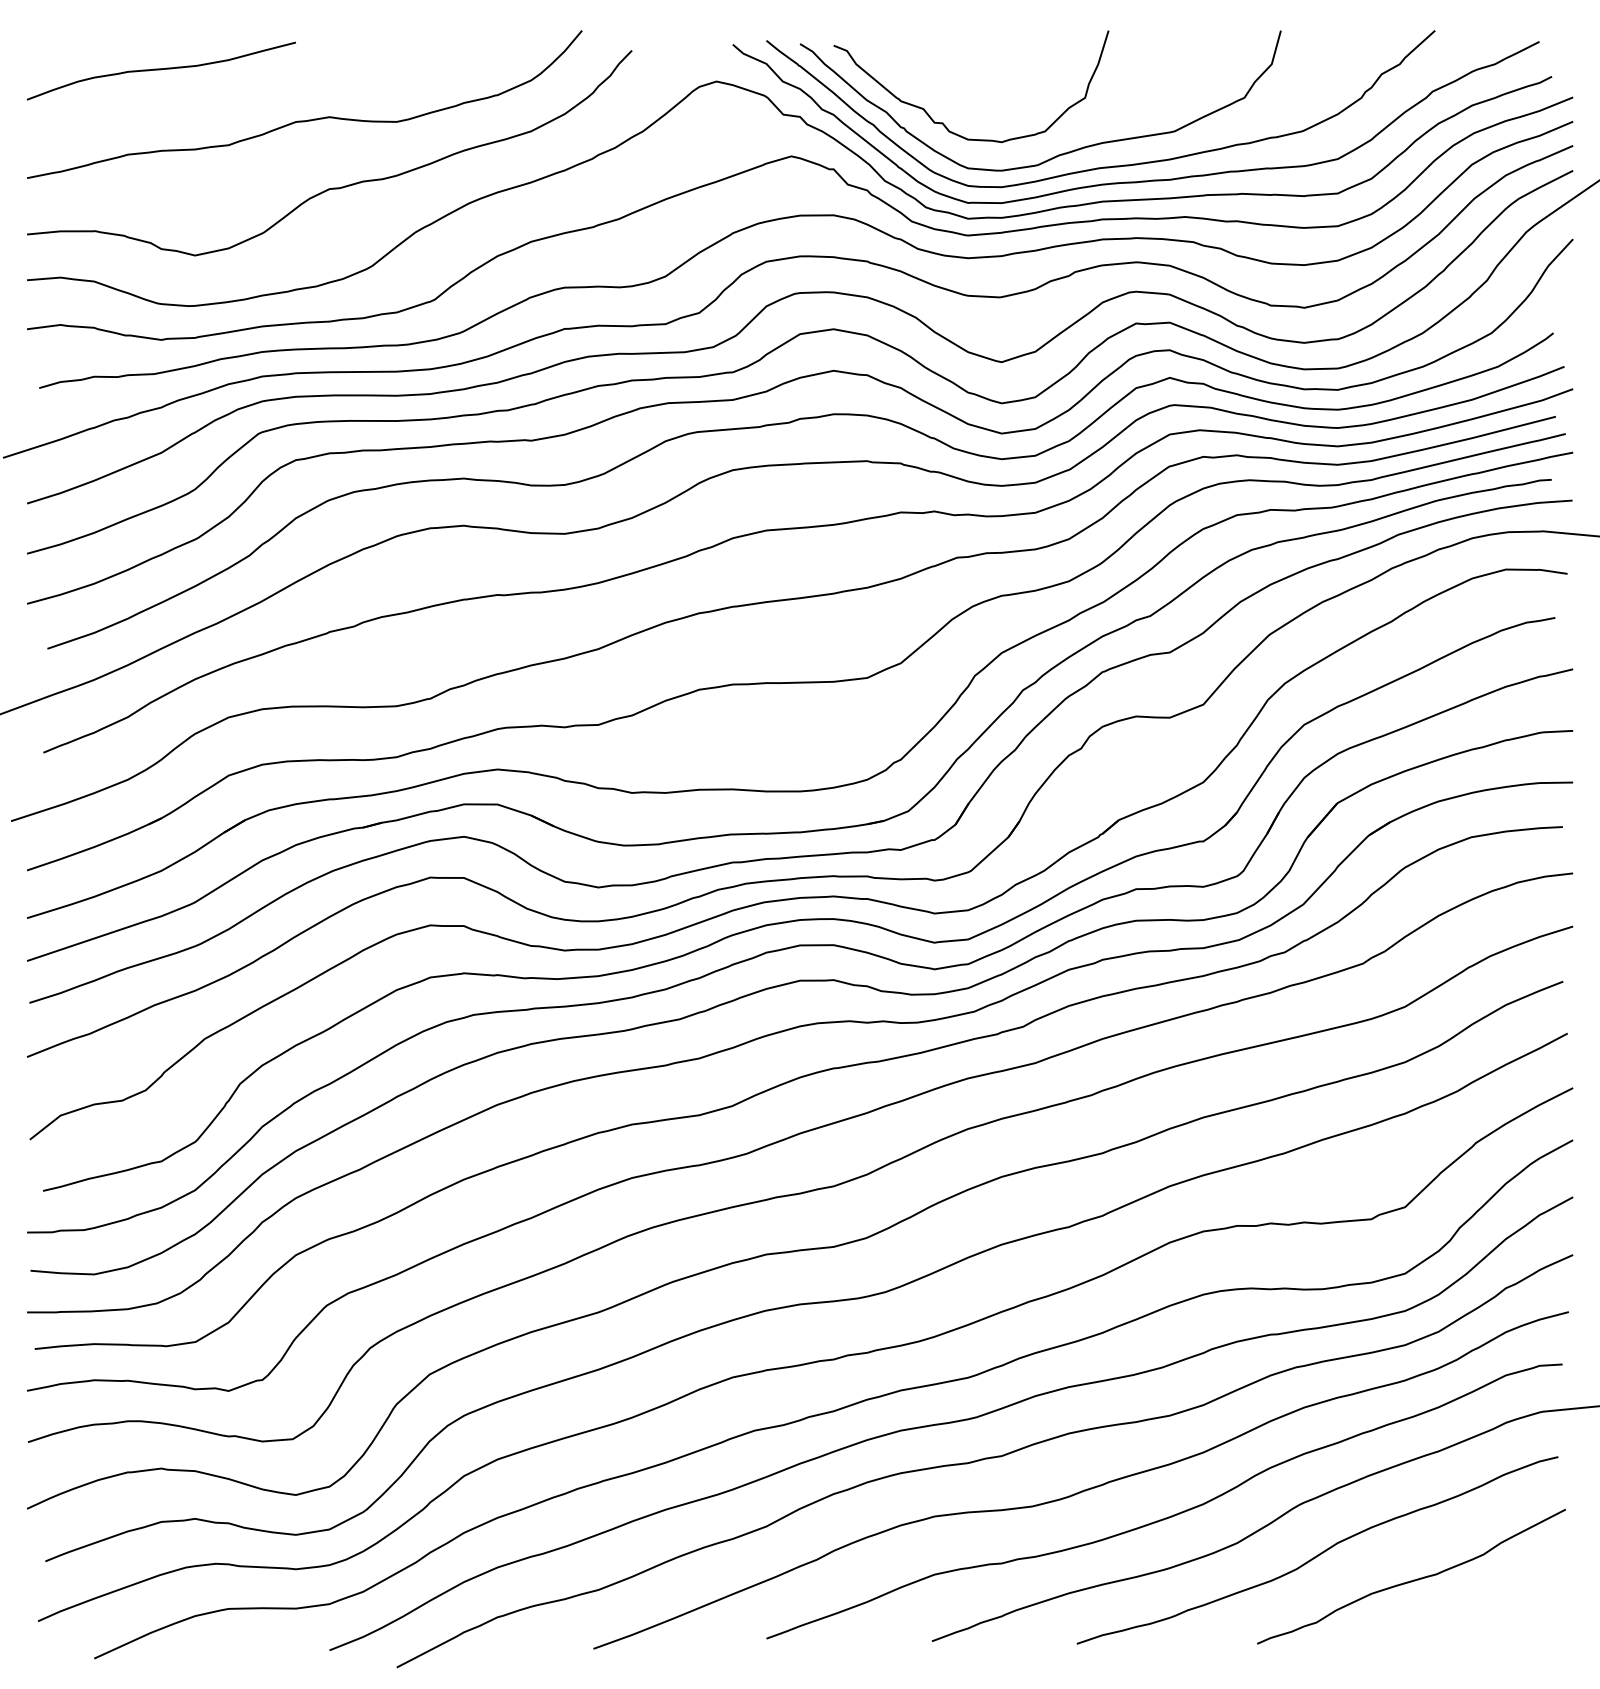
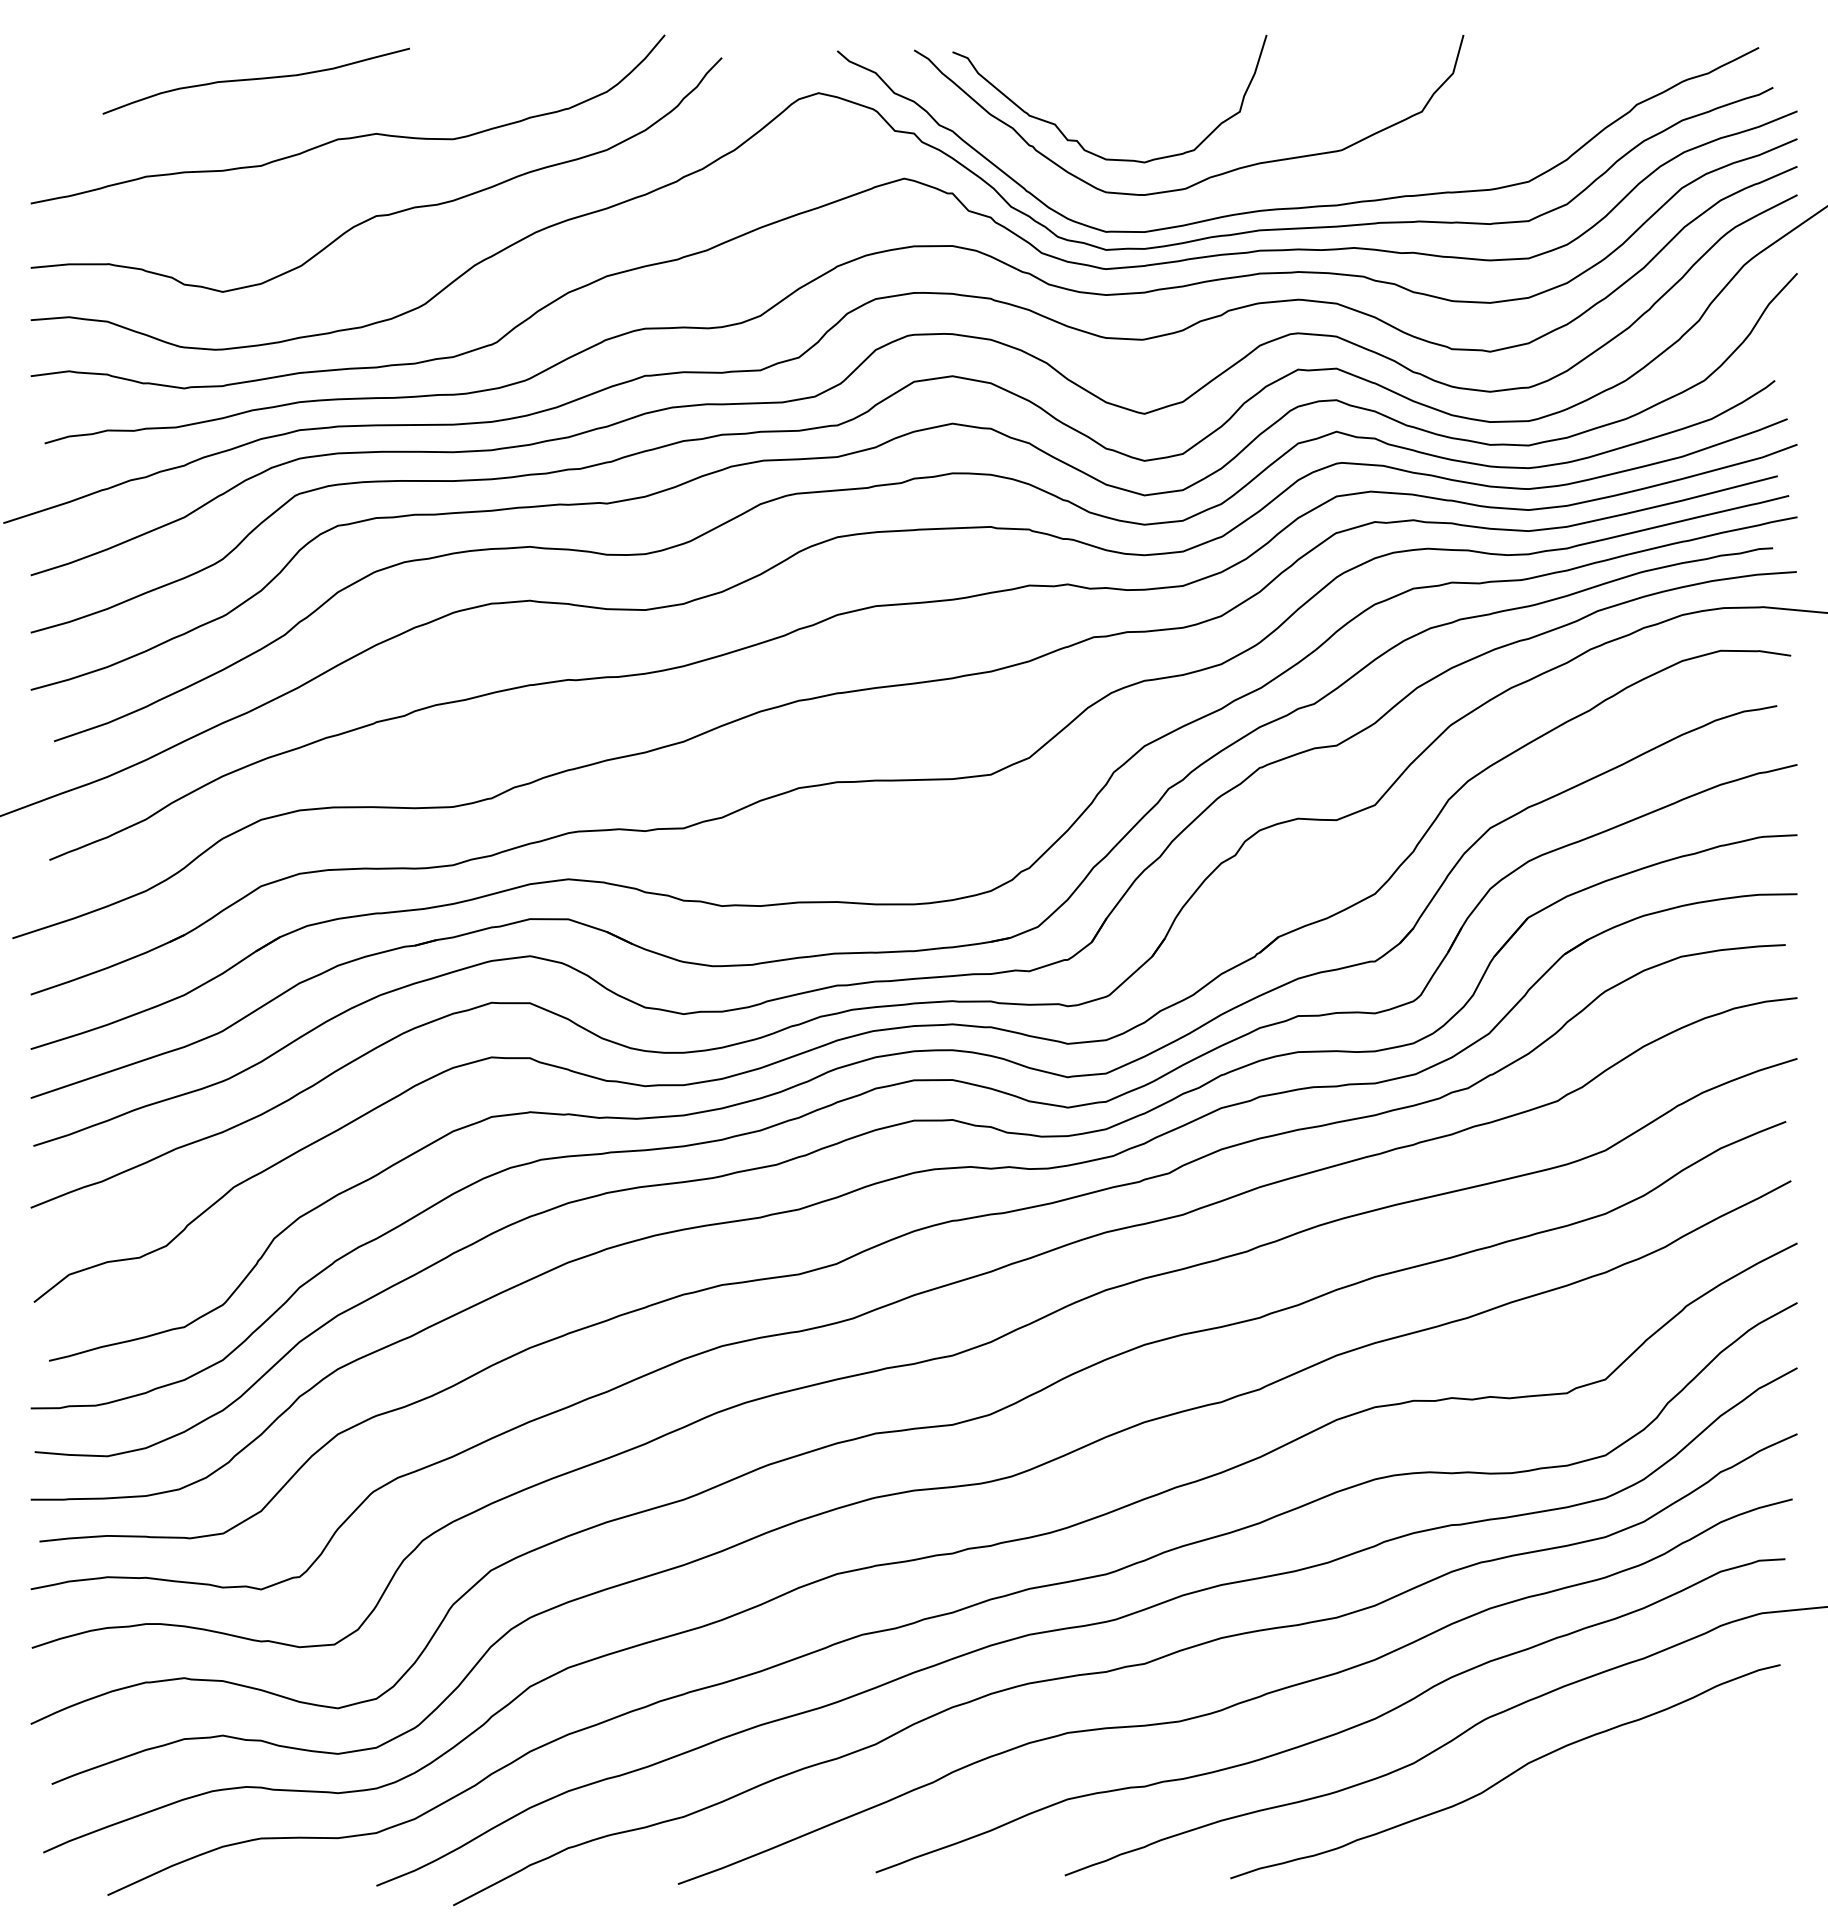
curve: (160, 69) -> (255, 79), moved
curve: (1103, 166) -> (1260, 190), removed
curve: (1412, 1580) -> (1613, 1805), removed

